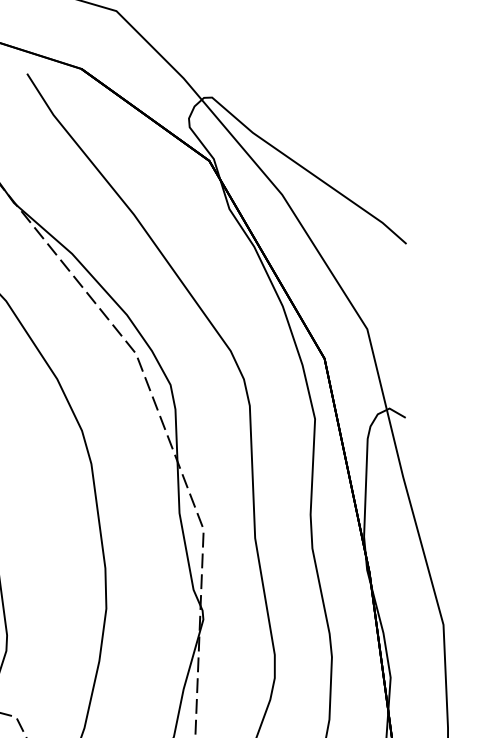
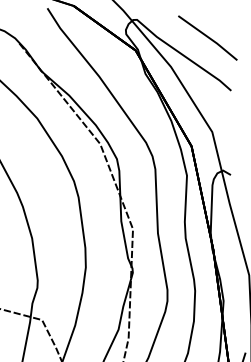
line: (357, 133) -> (207, 37), added

